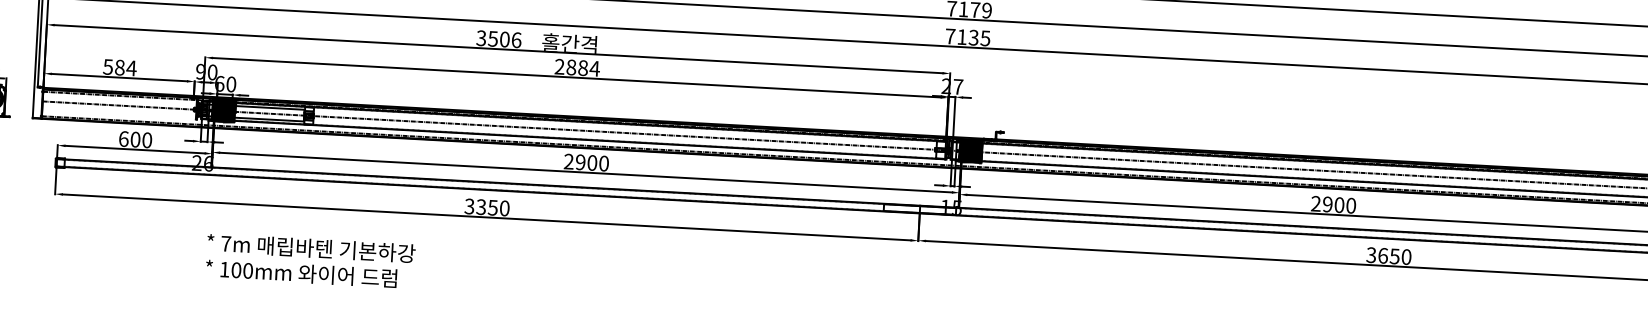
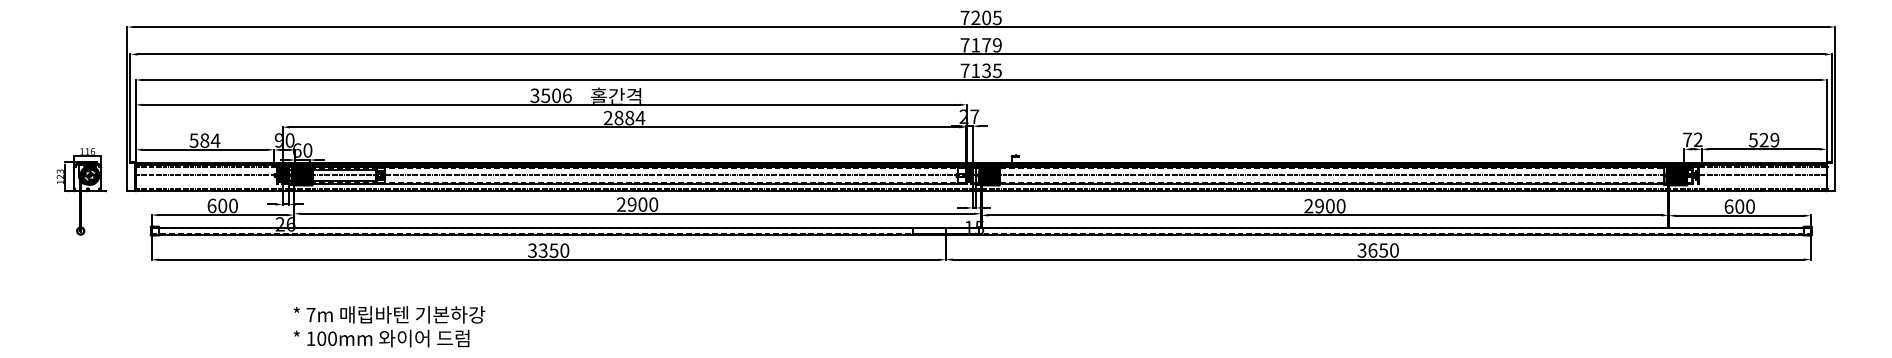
text: (310, 260) -> (389, 326), moved

